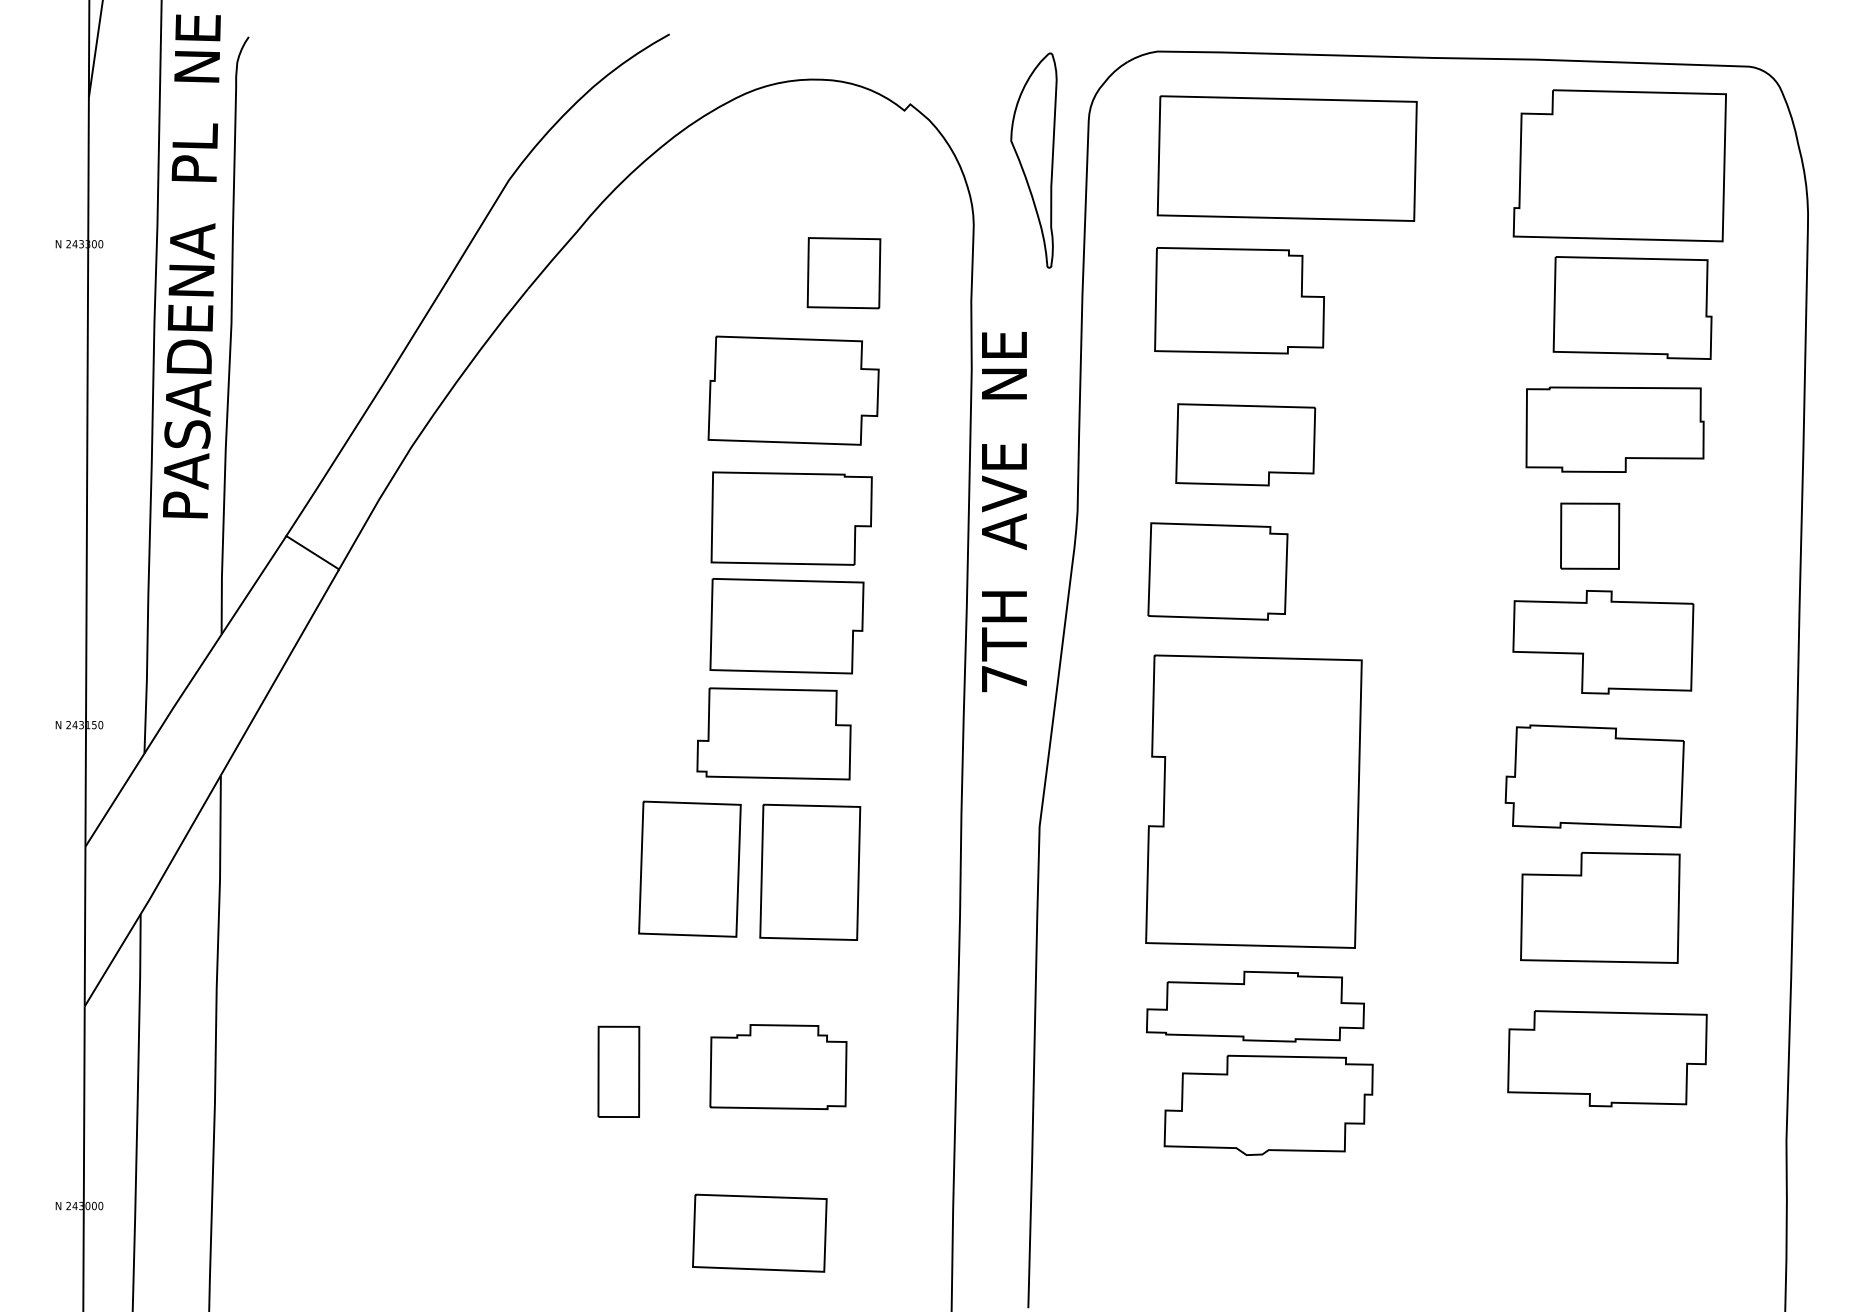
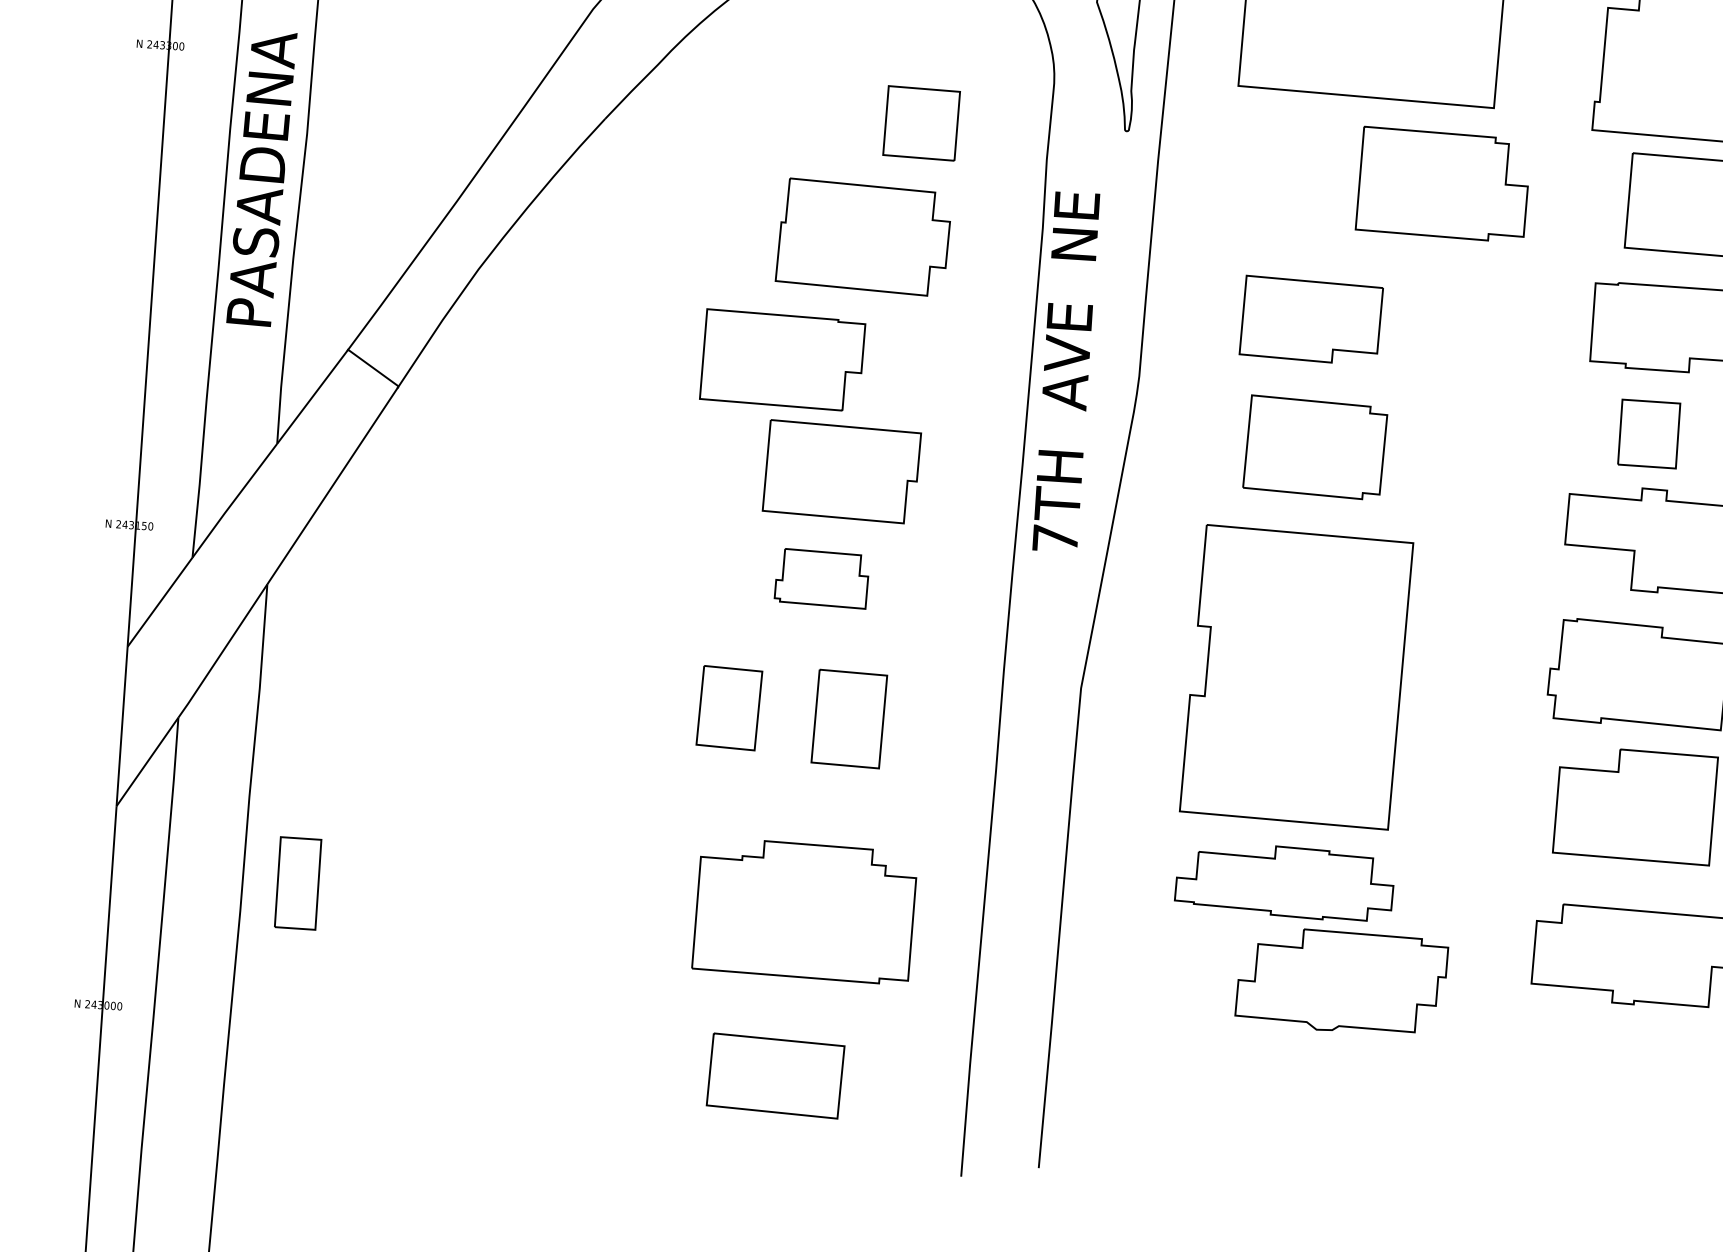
part: (1239, 300) -> (1443, 184), moved
part: (791, 518) -> (782, 360), moved
part: (1217, 571) -> (1314, 447), moved
part: (773, 733) -> (821, 578), size x0.6
part: (689, 868) -> (729, 707), size x0.6
part: (810, 871) -> (849, 718), size x0.7
part: (778, 1067) -> (804, 911), size x1.6
part: (618, 1071) -> (297, 883), moved
part: (1268, 1104) -> (1341, 980), moved

